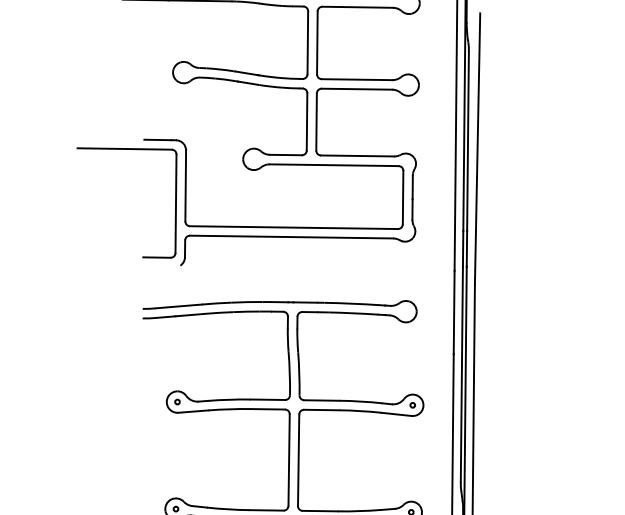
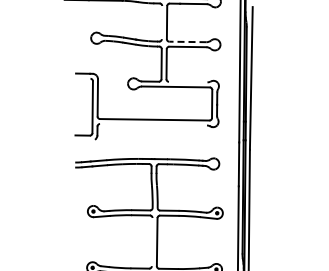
line: (306, 42) -> (161, 22), removed
line: (356, 78) -> (187, 41), solid -> dashed
line: (124, 149) -> (65, 78), removed
line: (356, 154) -> (187, 81), removed
line: (291, 236) -> (153, 124), removed
line: (287, 460) -> (151, 242), removed

